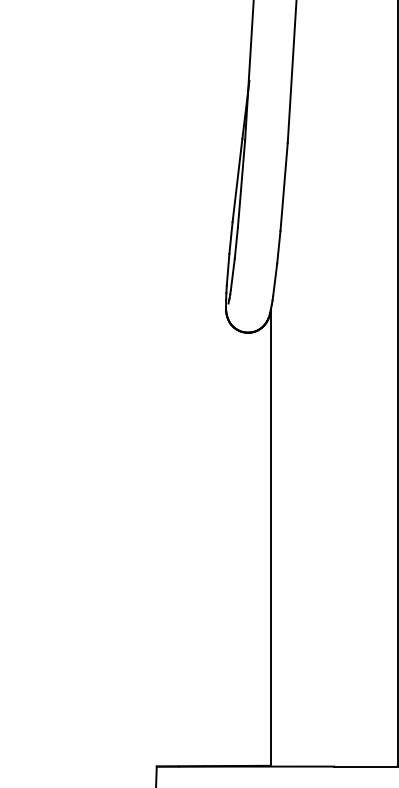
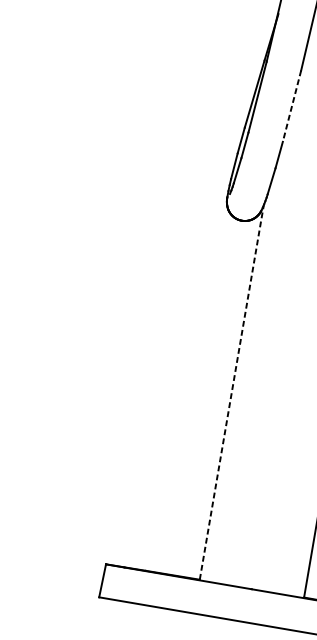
line: (284, 187) -> (292, 106), solid -> dashed
line: (270, 538) -> (231, 392), solid -> dashed

